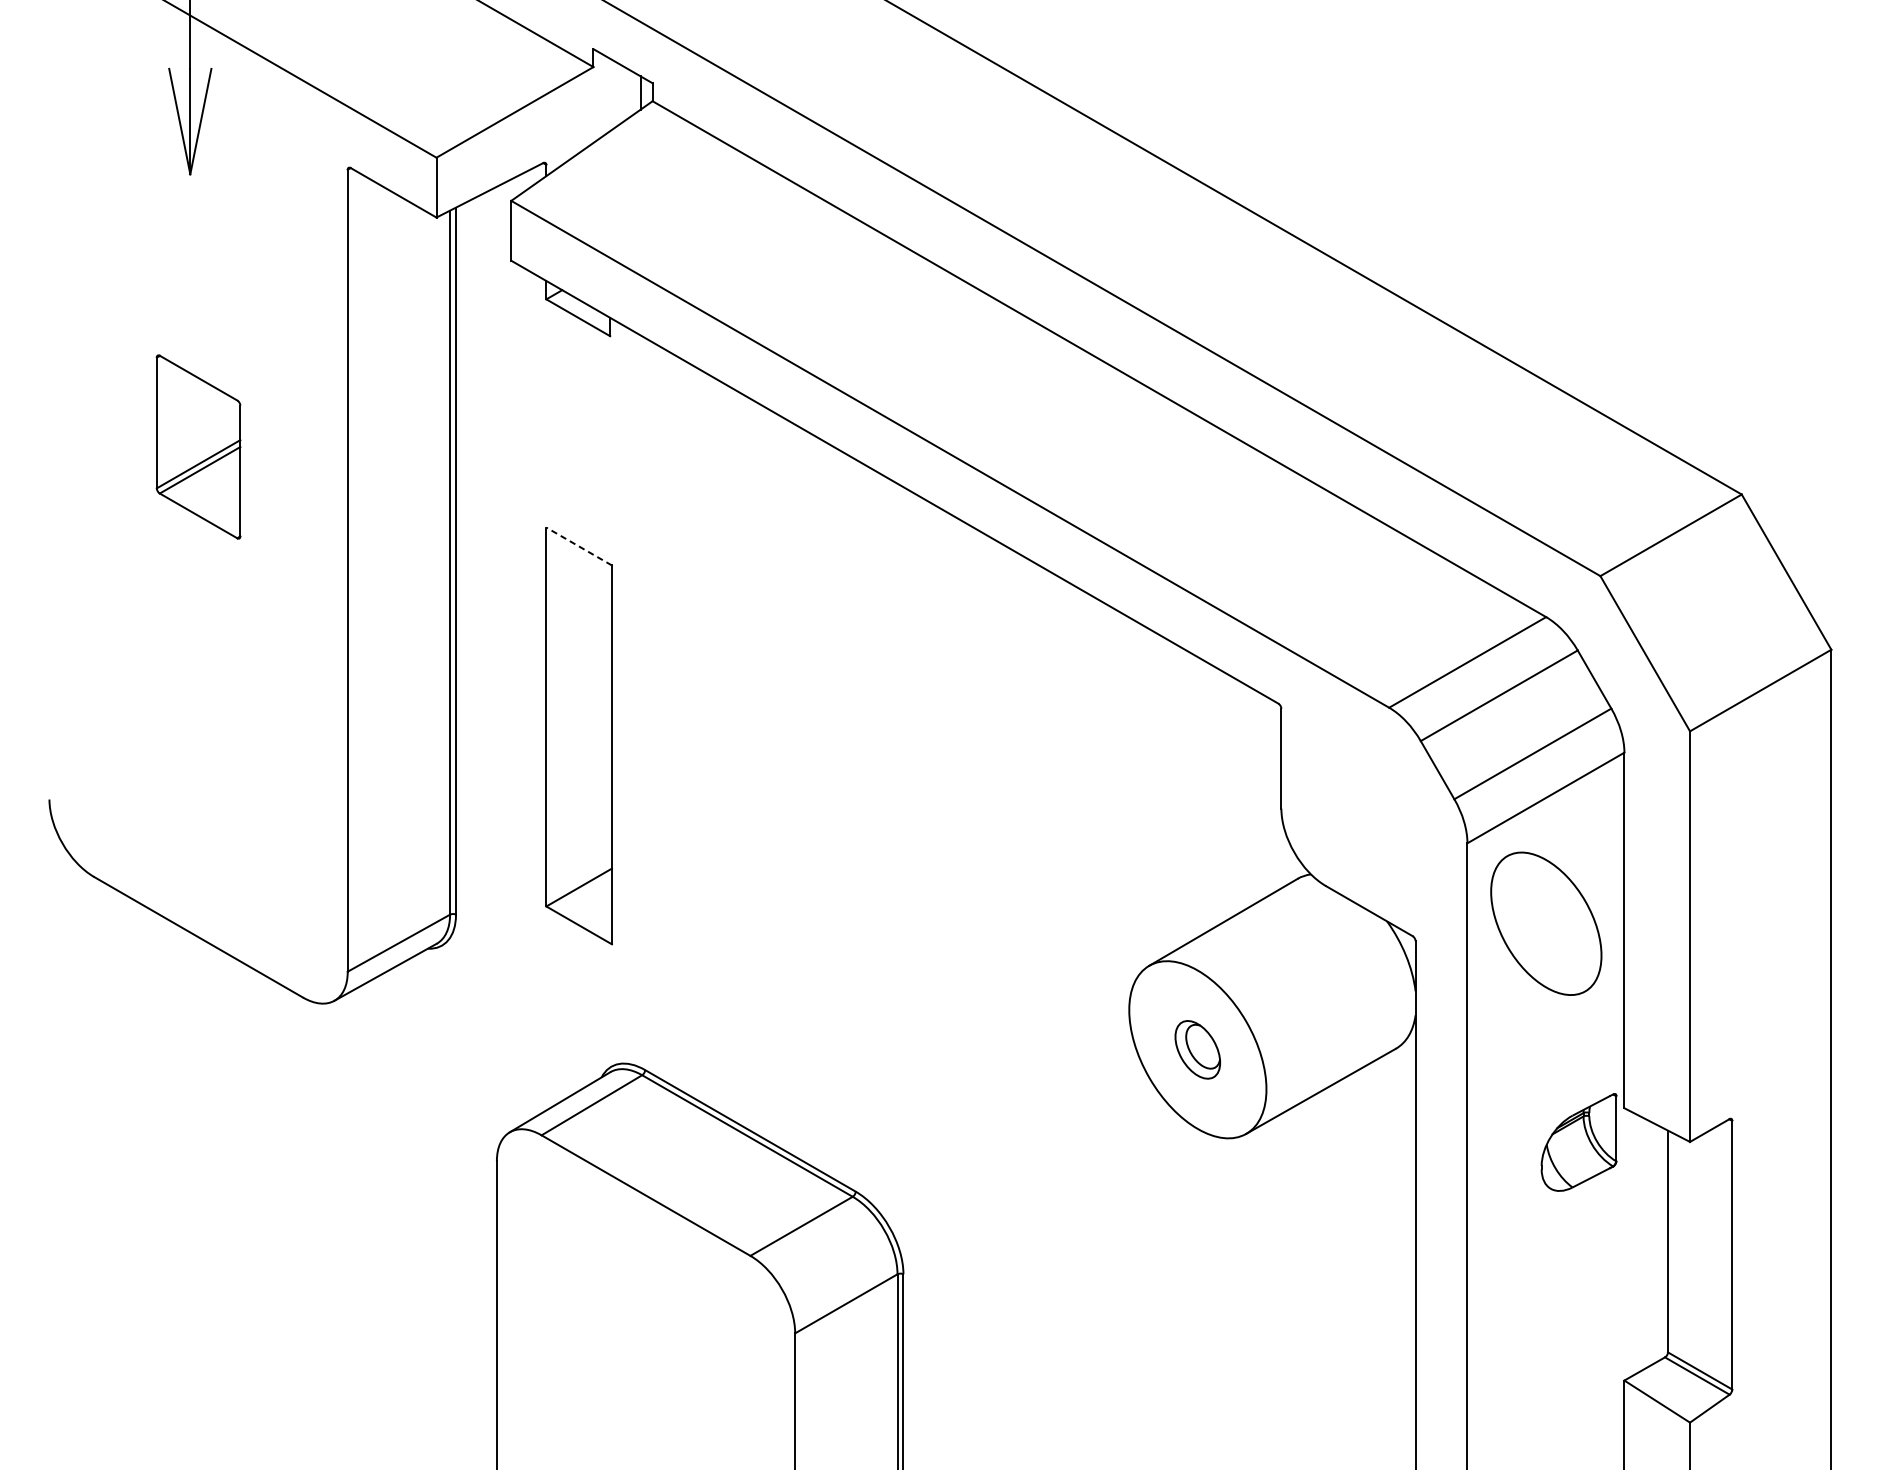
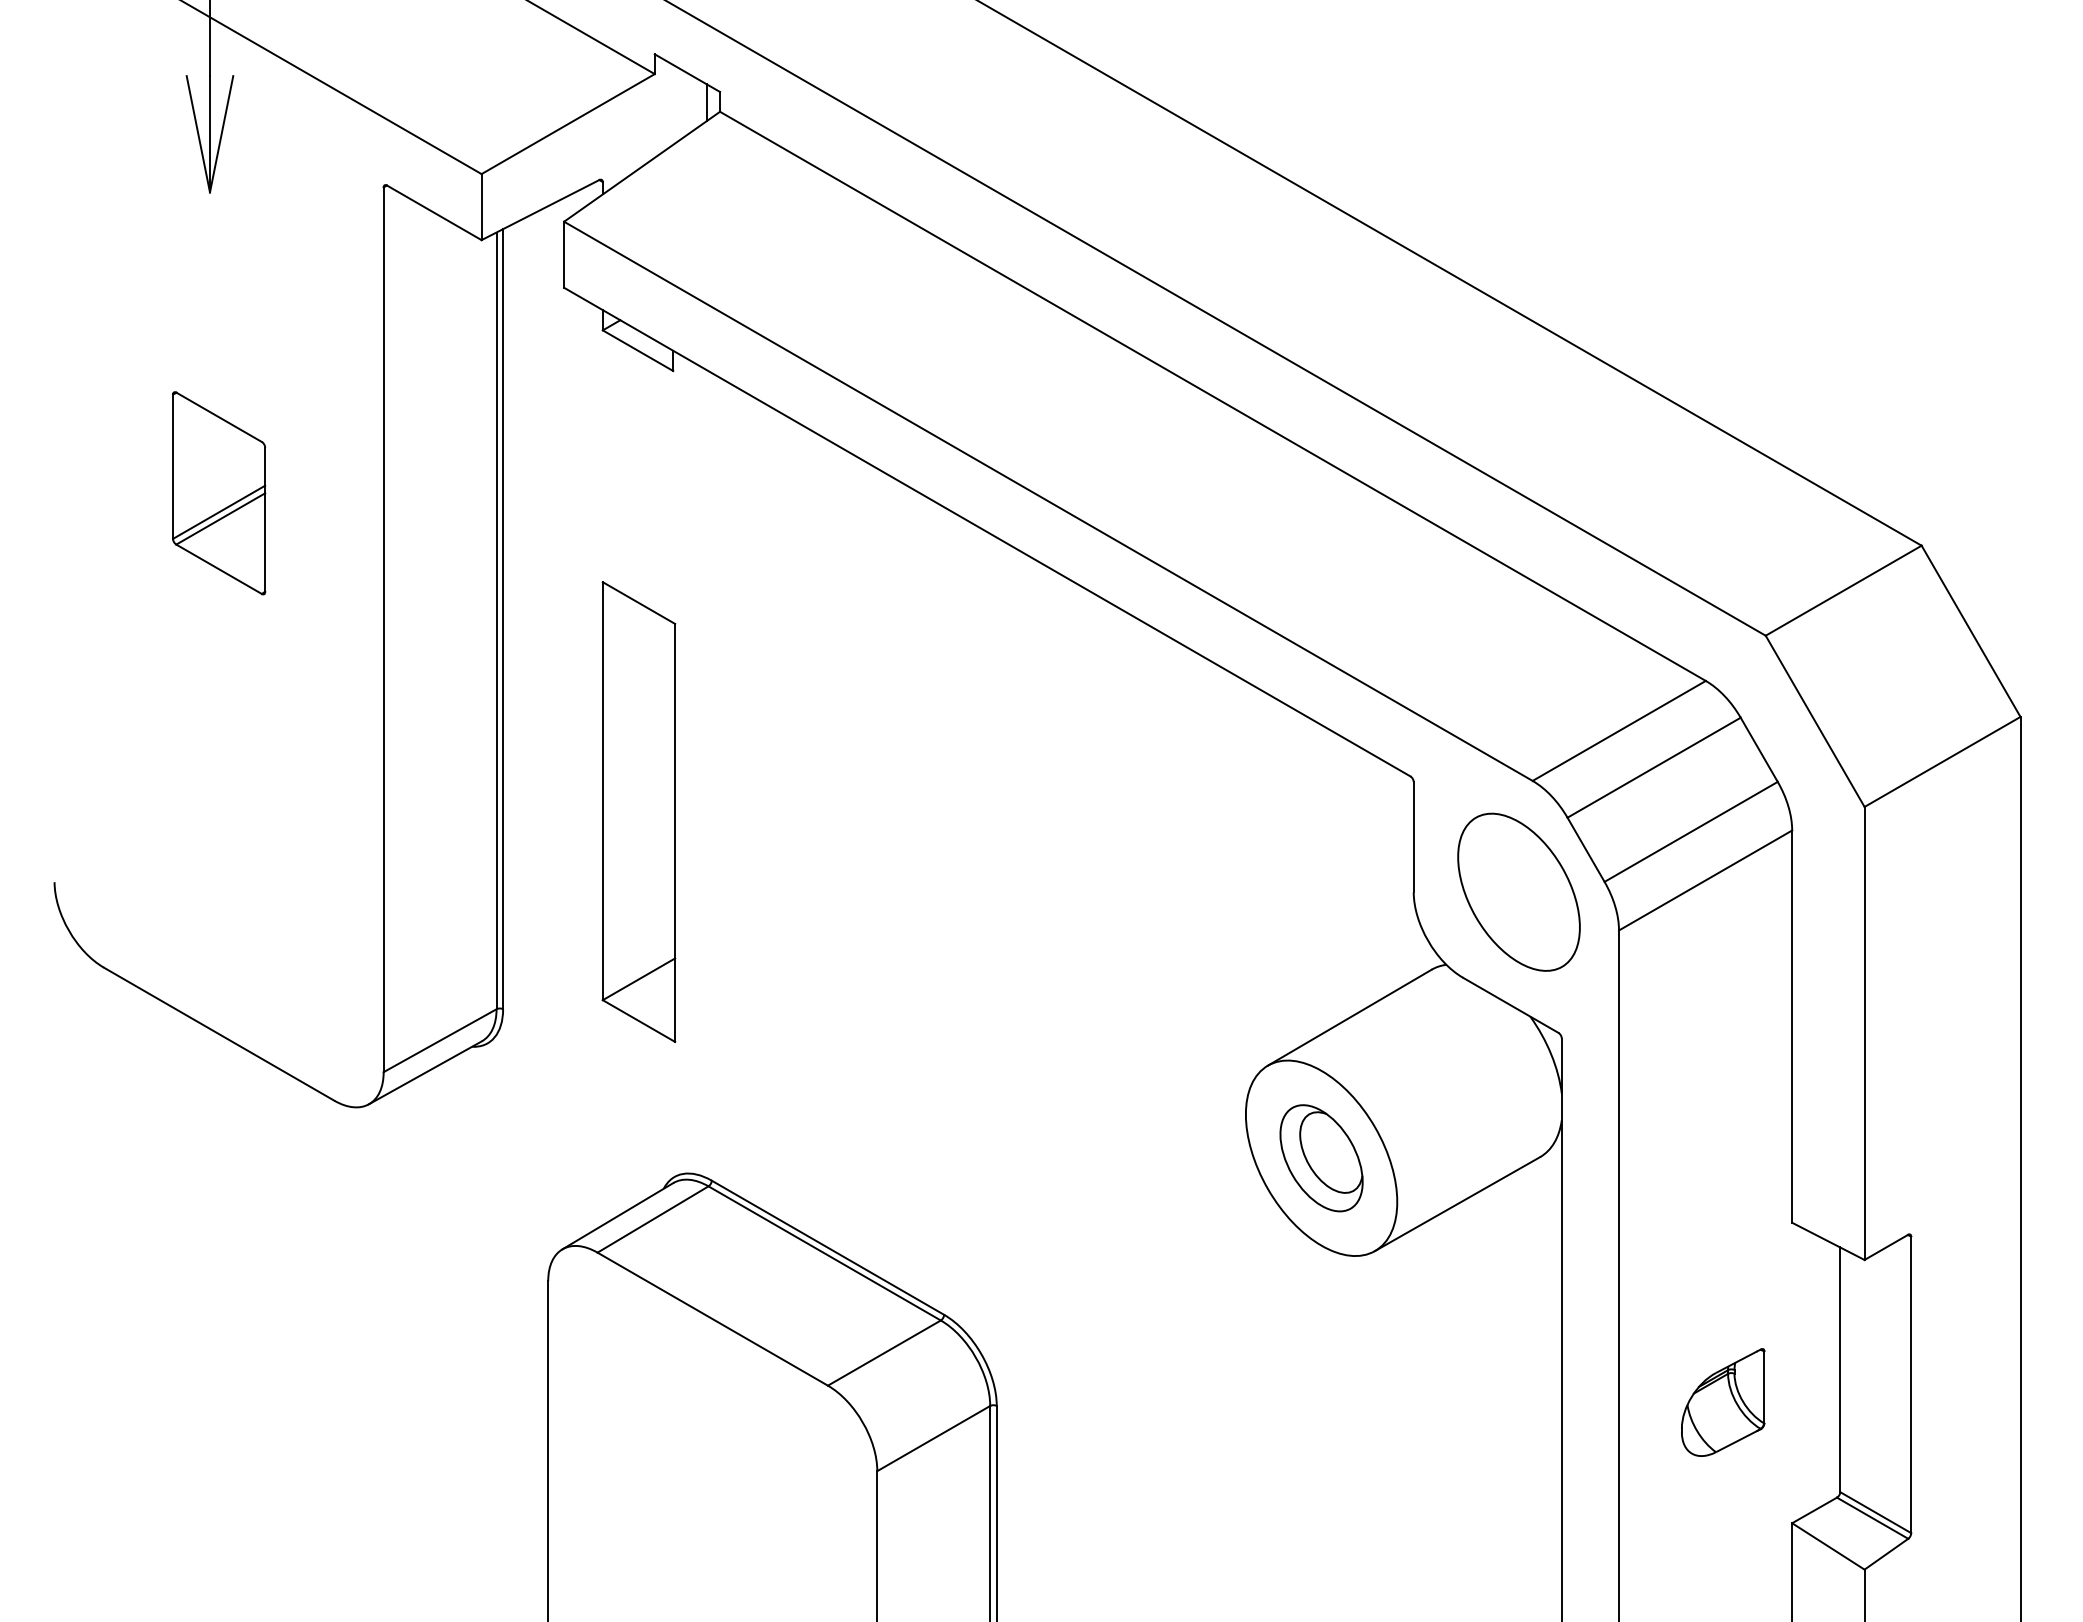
line: (578, 546) -> (638, 603), dashed -> solid
part: (1545, 923) -> (1518, 891), moved
part: (1197, 1049) -> (1321, 1158), size x1.67
part: (1579, 1142) -> (1723, 1402), moved

